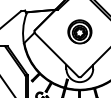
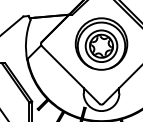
part: (79, 31) -> (101, 43), size x1.67

